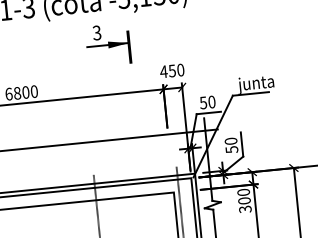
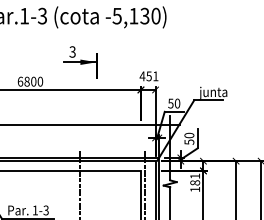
part: (108, 45) -> (80, 62), moved
text: (180, 70) -> (155, 76), 450 -> 451
text: (244, 200) -> (195, 182), 300 -> 181

